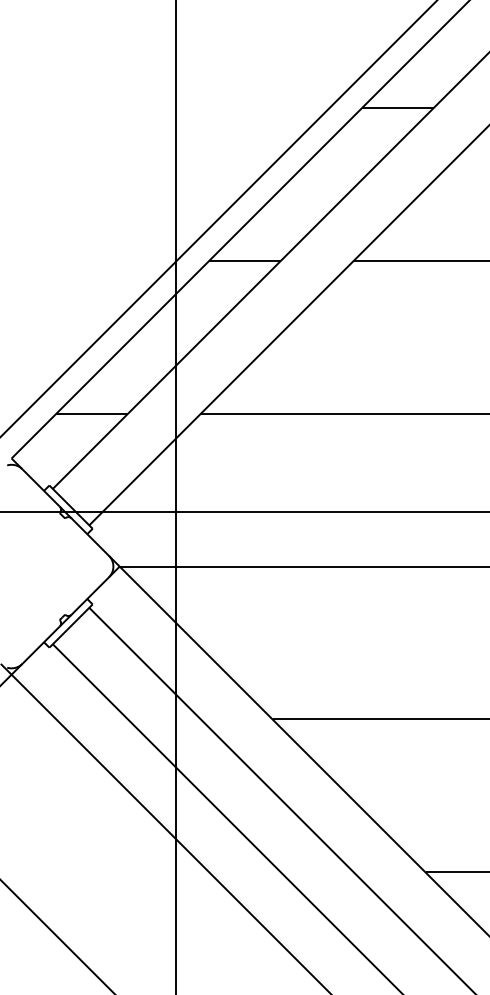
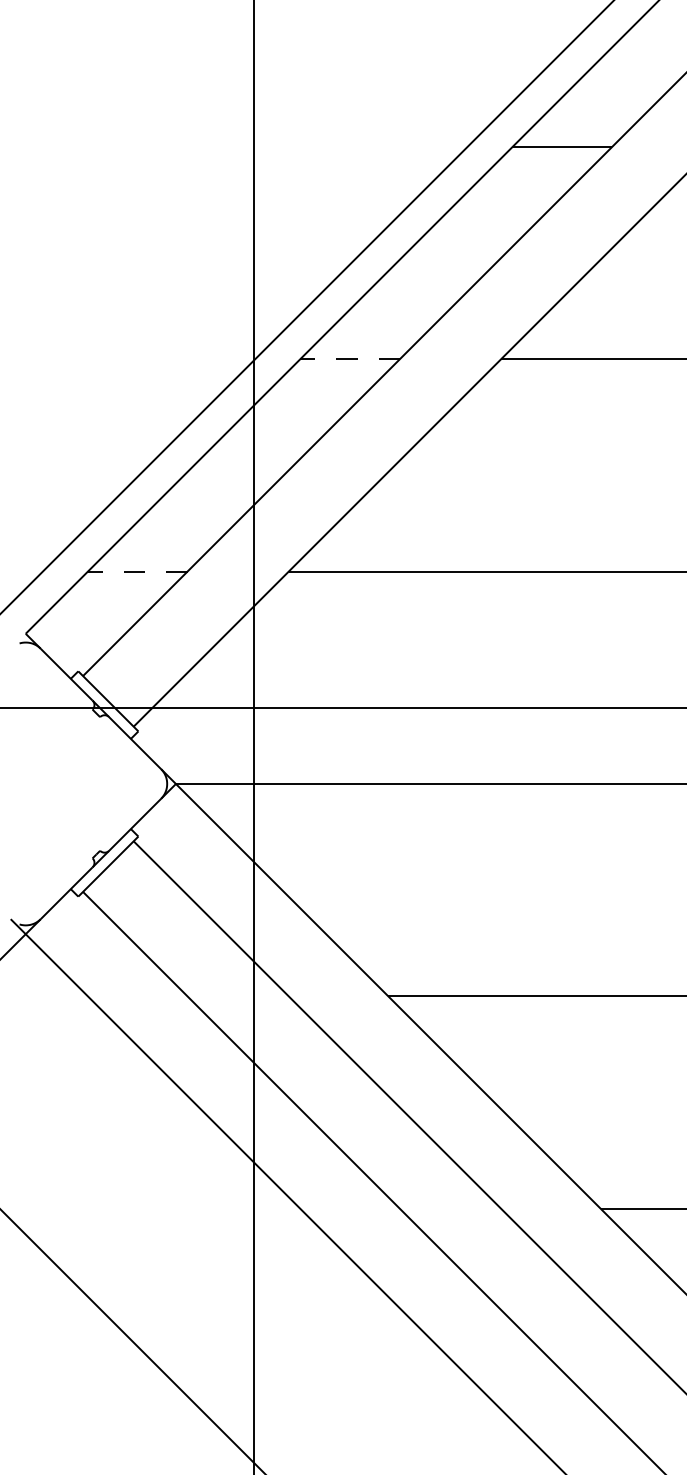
line: (245, 261) -> (350, 359), solid -> dashed
line: (92, 413) -> (137, 571), solid -> dashed

